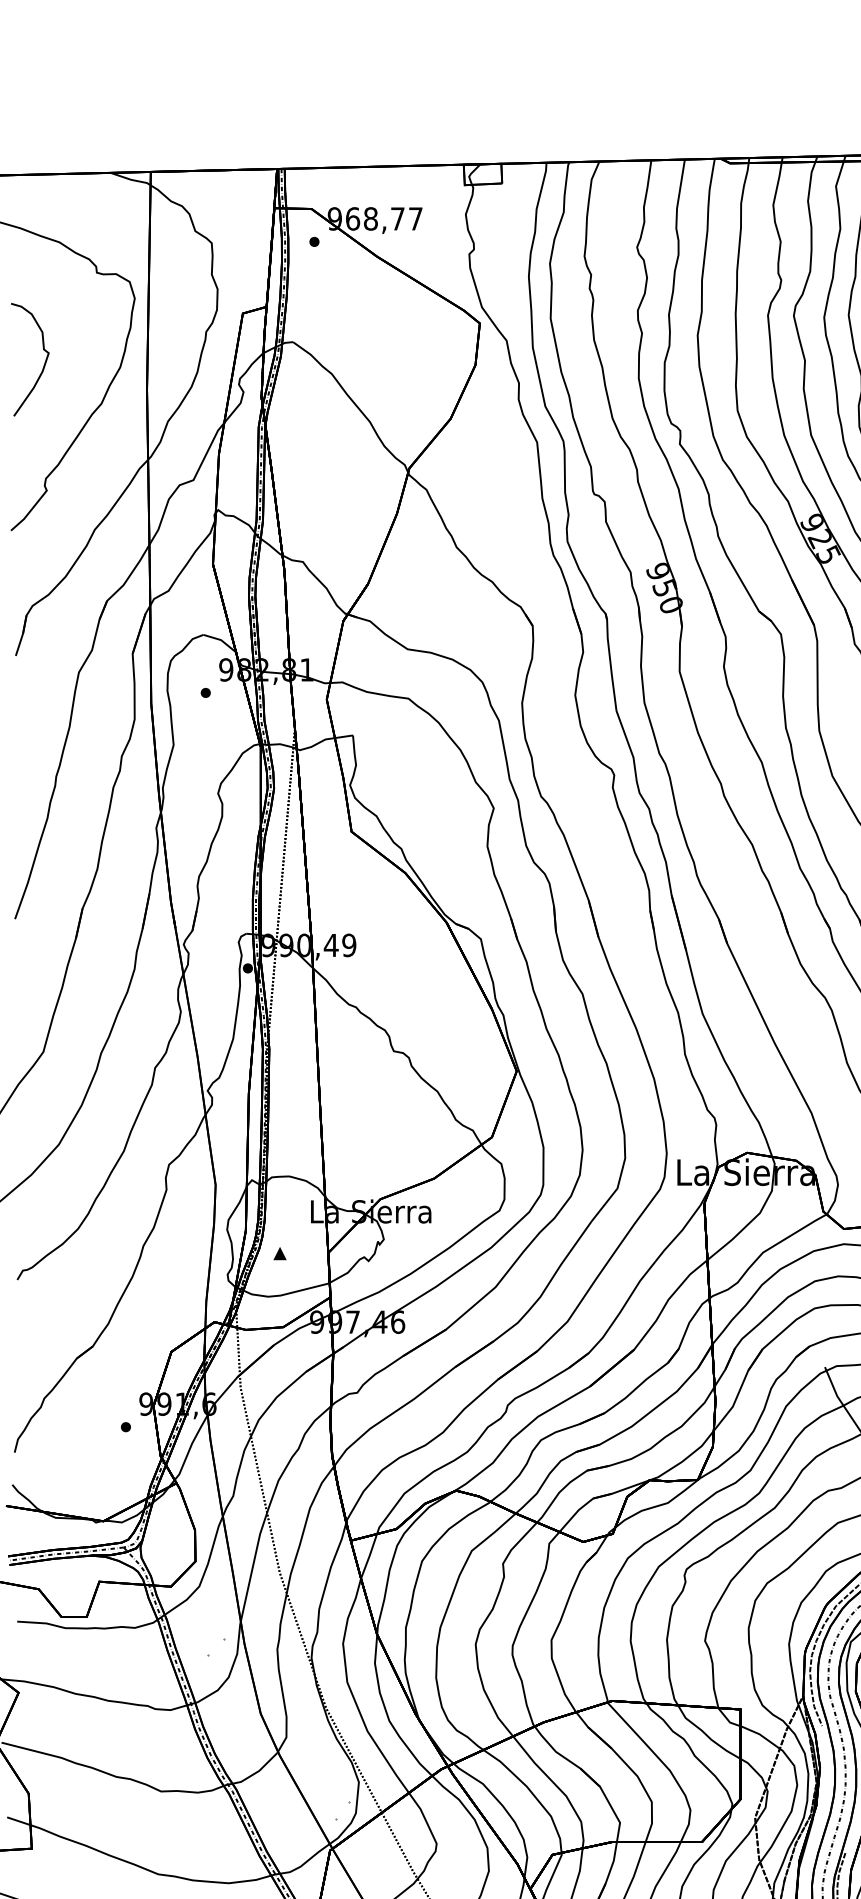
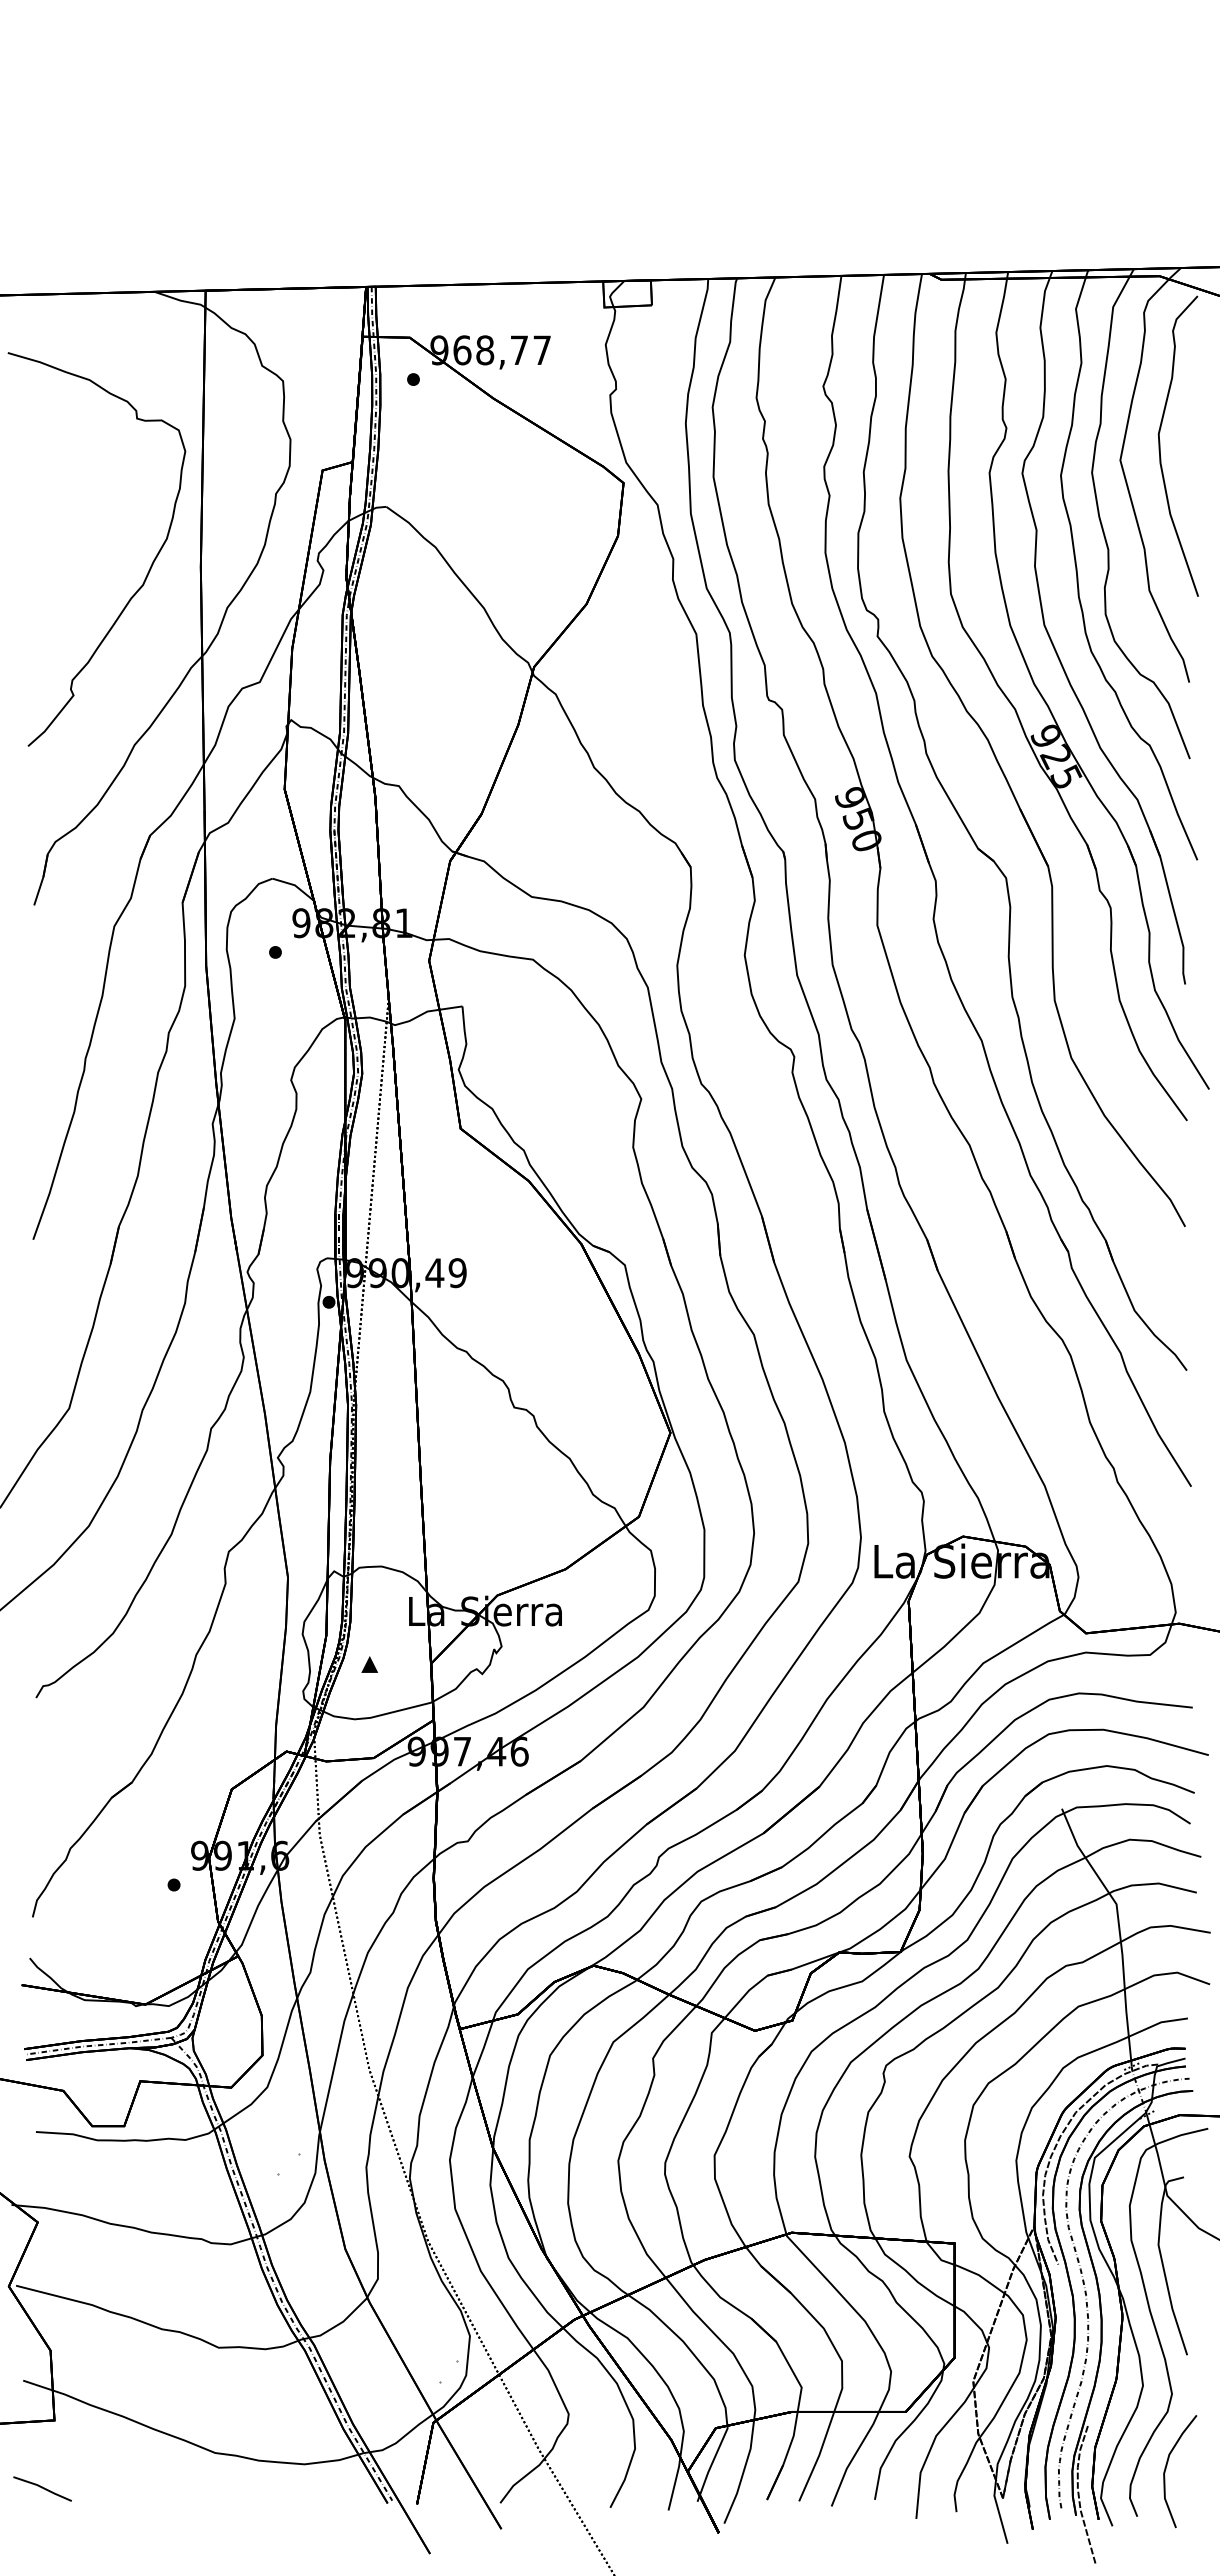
curve: (43, 365) -> (69, 536), removed

